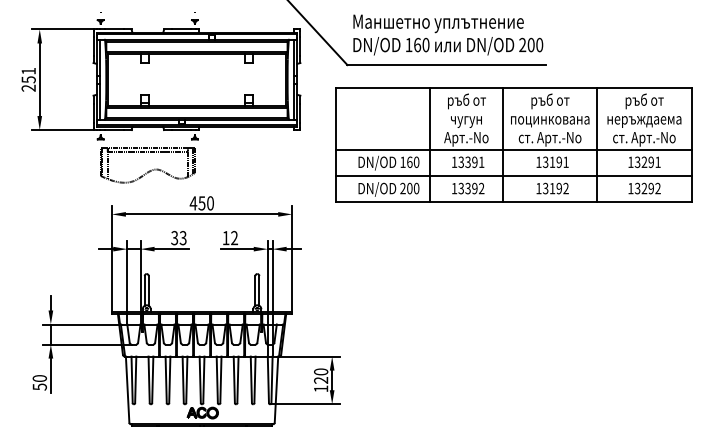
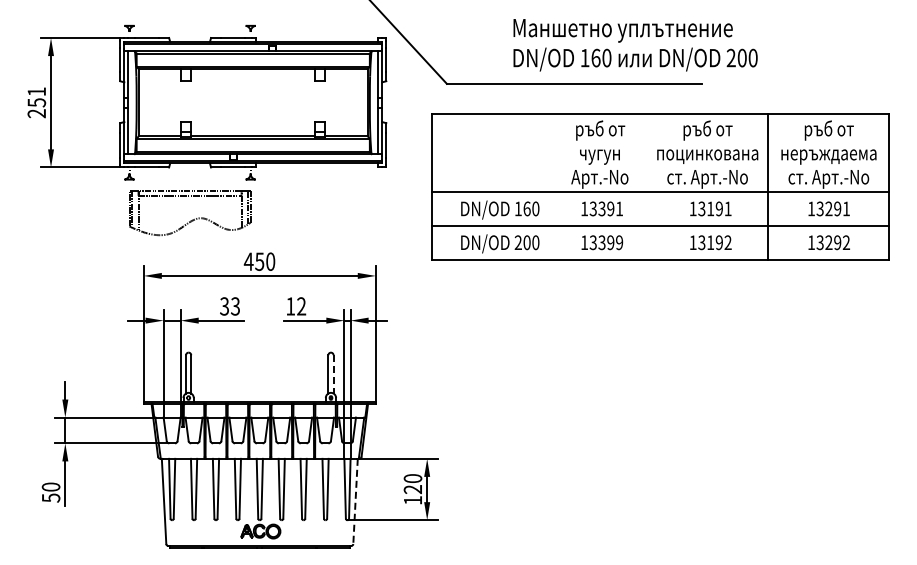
text: (448, 35) -> (635, 45), moved
line: (430, 144) -> (553, 186), removed
line: (503, 144) -> (647, 186), removed
text: (481, 189) -> (619, 243), 13392 -> 13399
line: (259, 291) -> (333, 374), solid -> dashed
line: (276, 389) -> (355, 501), solid -> dashed

